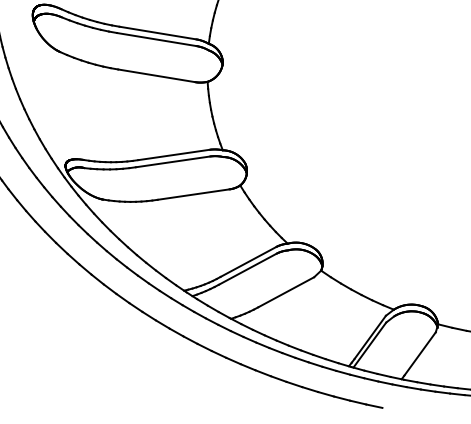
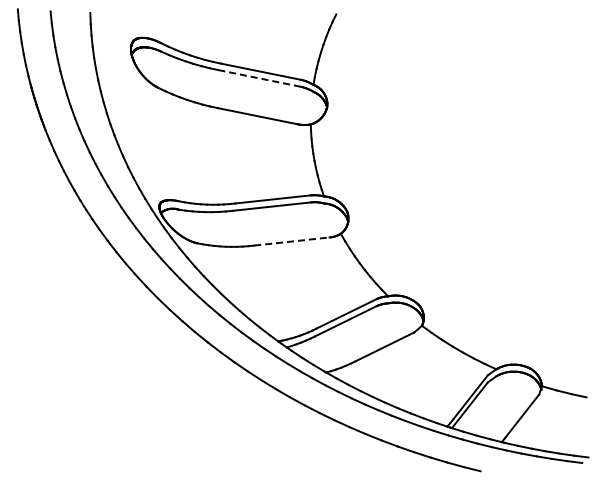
line: (155, 39) -> (258, 78), solid -> dashed
line: (193, 194) -> (291, 241), solid -> dashed

